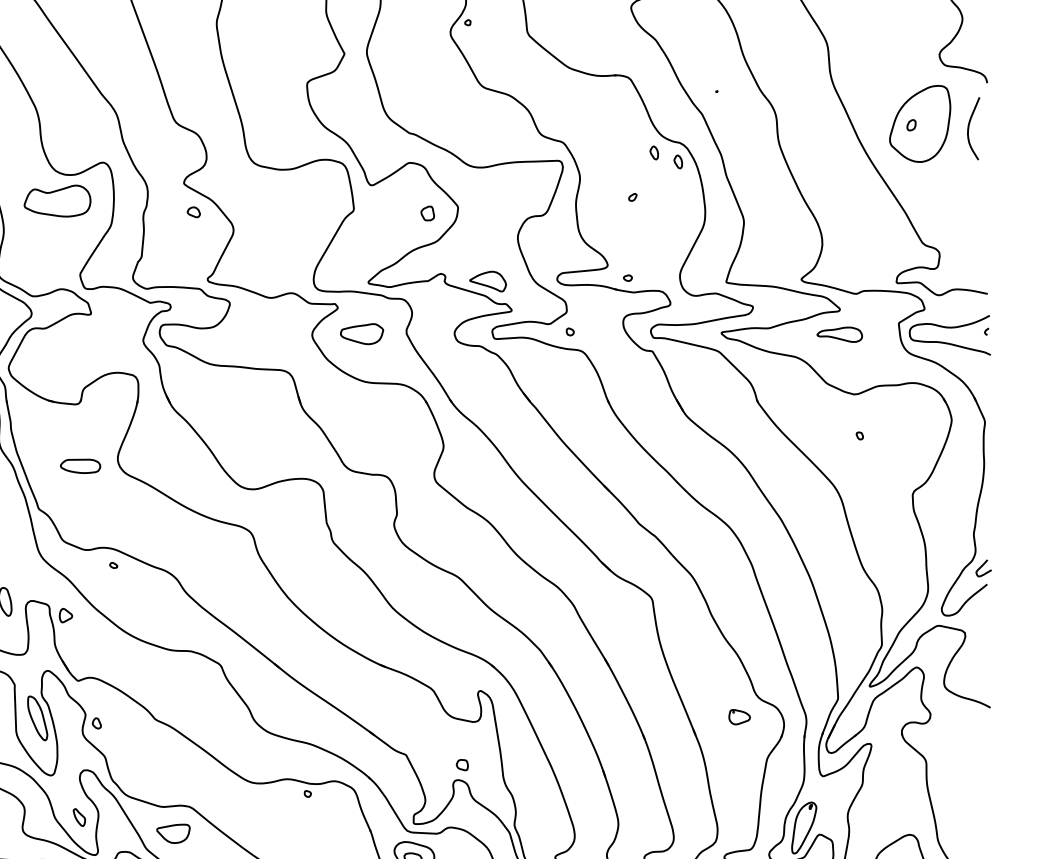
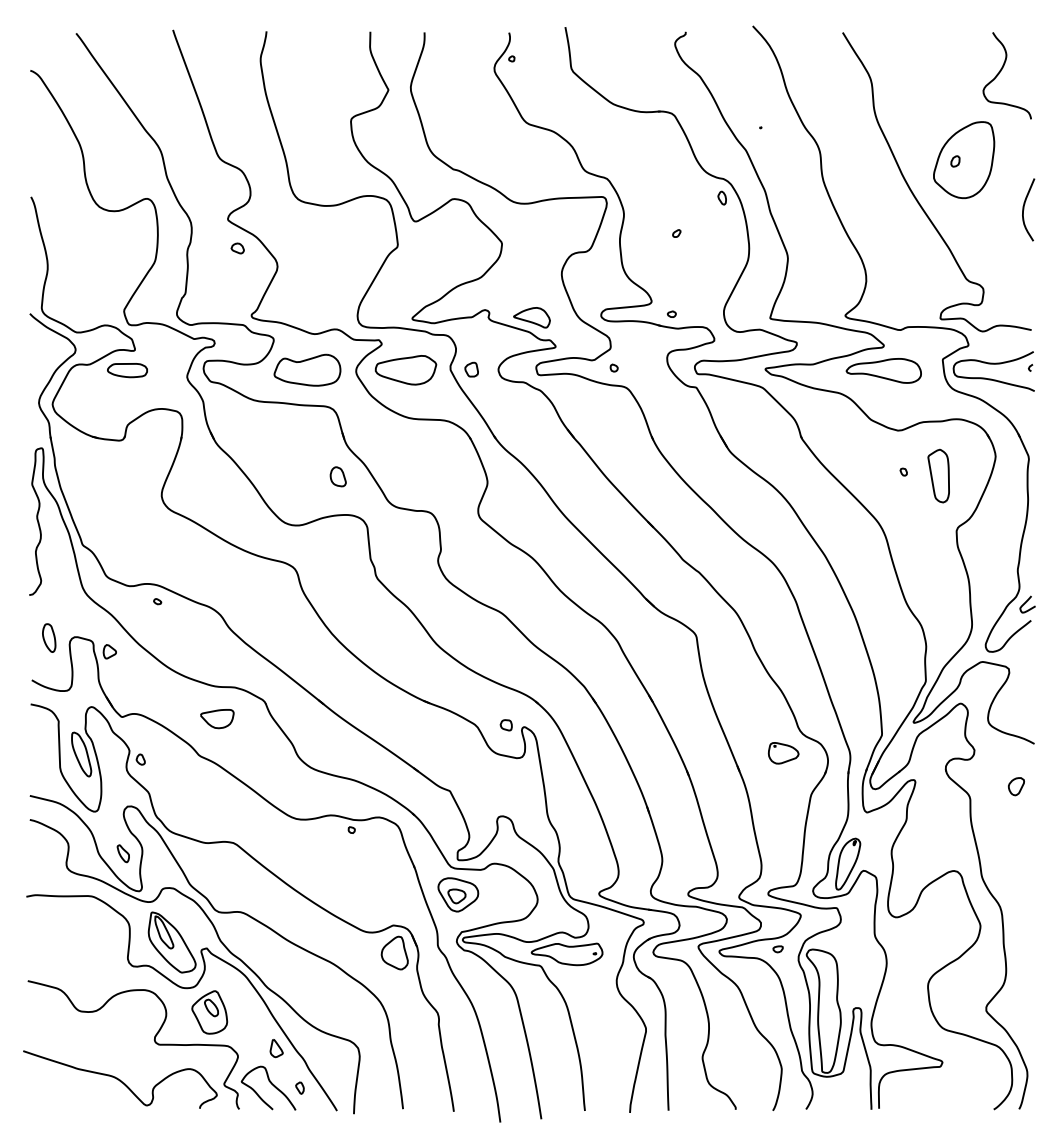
curve: (969, 128) -> (1024, 209), moved
part: (653, 152) -> (697, 188), removed
part: (57, 200) -> (307, 369), moved
part: (427, 213) -> (471, 369), moved
part: (361, 334) -> (405, 370), size x1.43
part: (839, 334) -> (883, 370), size x1.67
part: (894, 439) -> (938, 475), added
part: (293, 440) -> (337, 476), added
part: (80, 466) -> (127, 370), moved
part: (739, 717) -> (783, 753), size x1.43
part: (972, 750) -> (1016, 786), added
part: (461, 765) -> (505, 725), moved
part: (173, 834) -> (217, 719), moved

